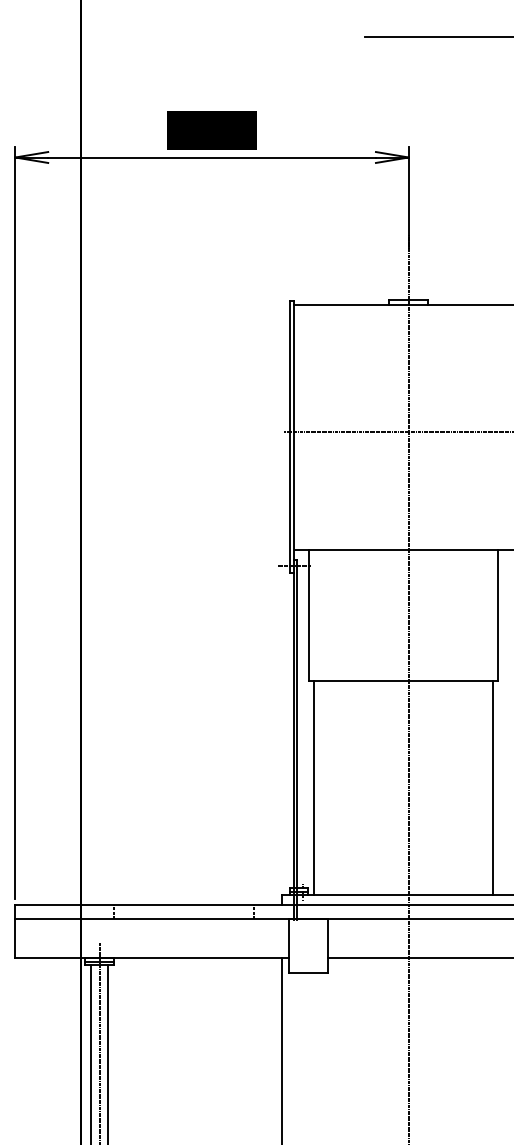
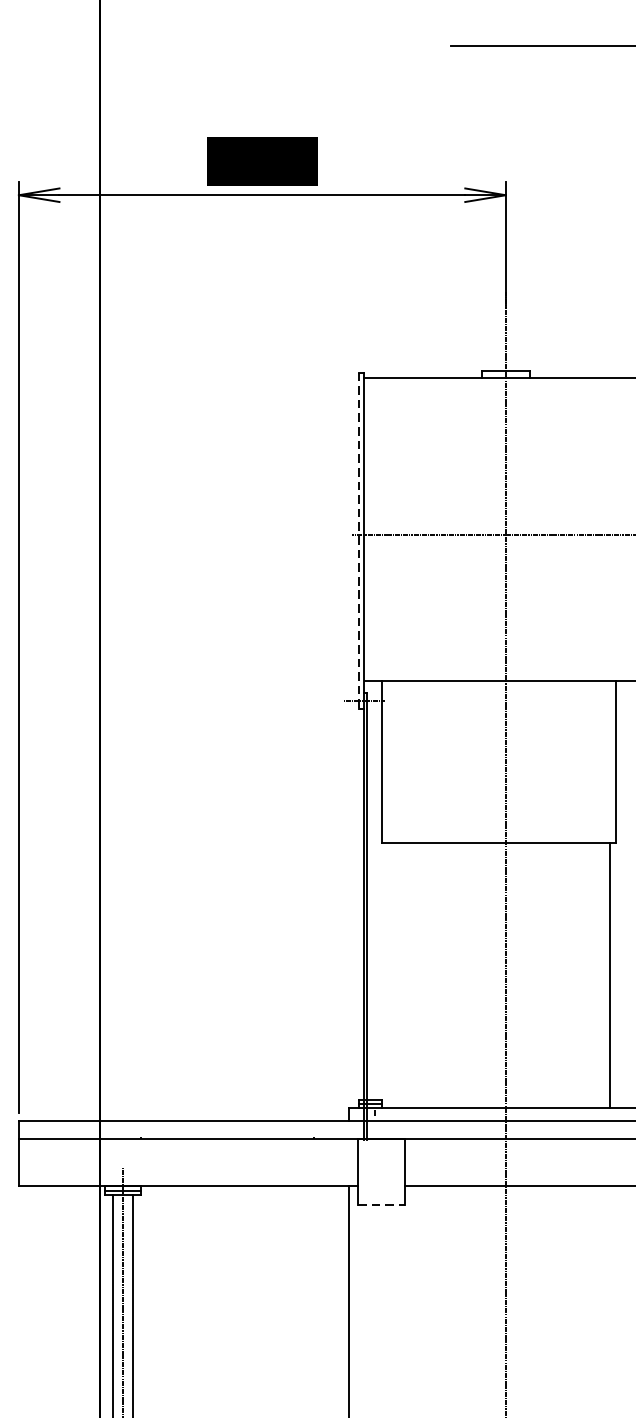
line: (289, 436) -> (358, 540), solid -> dashed
line: (314, 787) -> (389, 975), removed
line: (308, 972) -> (381, 1204), solid -> dashed

